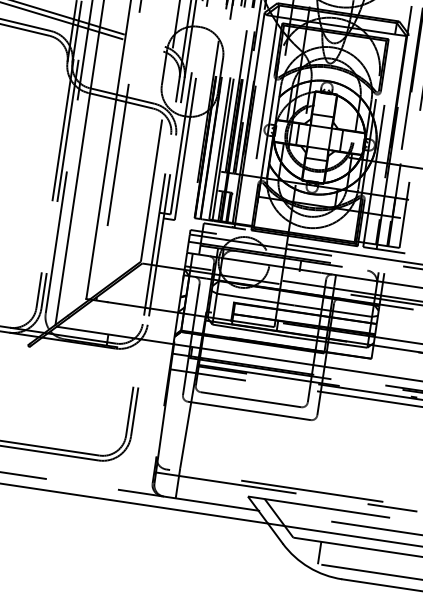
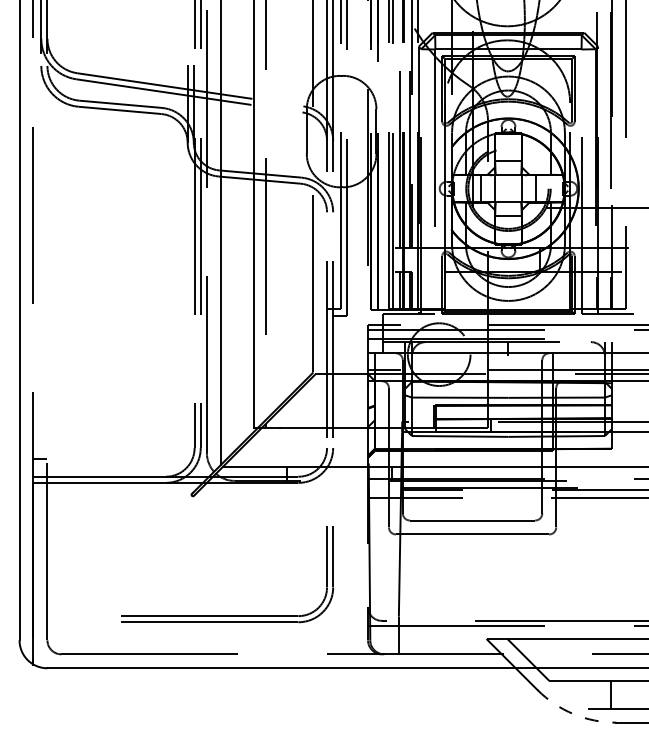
line: (319, 552) -> (611, 694), moved
arc: (308, 567) -> (573, 714), solid -> dashed

